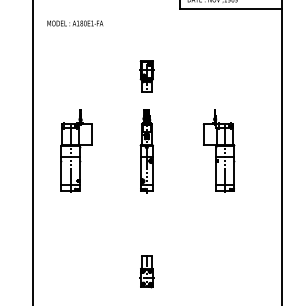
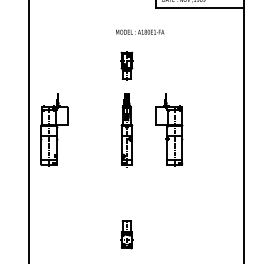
text: (75, 22) -> (140, 31), moved
part: (76, 150) -> (54, 129), moved
part: (219, 150) -> (169, 129), moved

